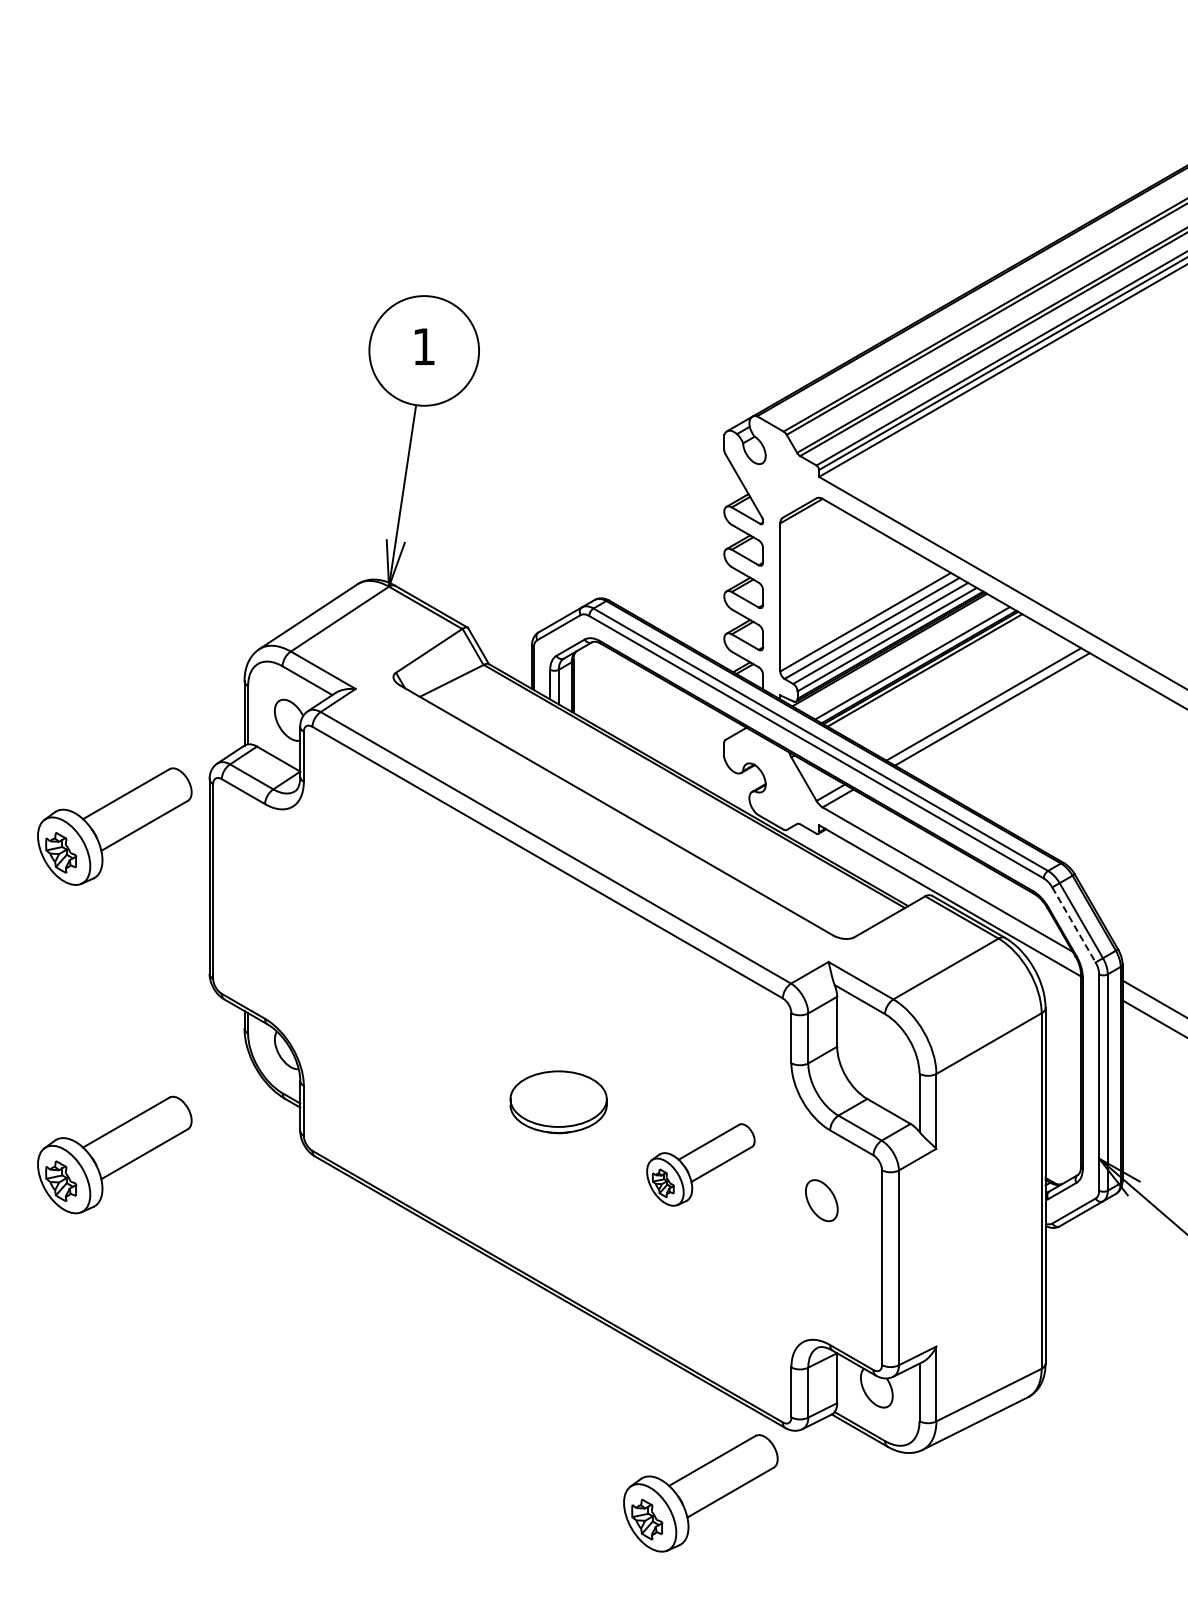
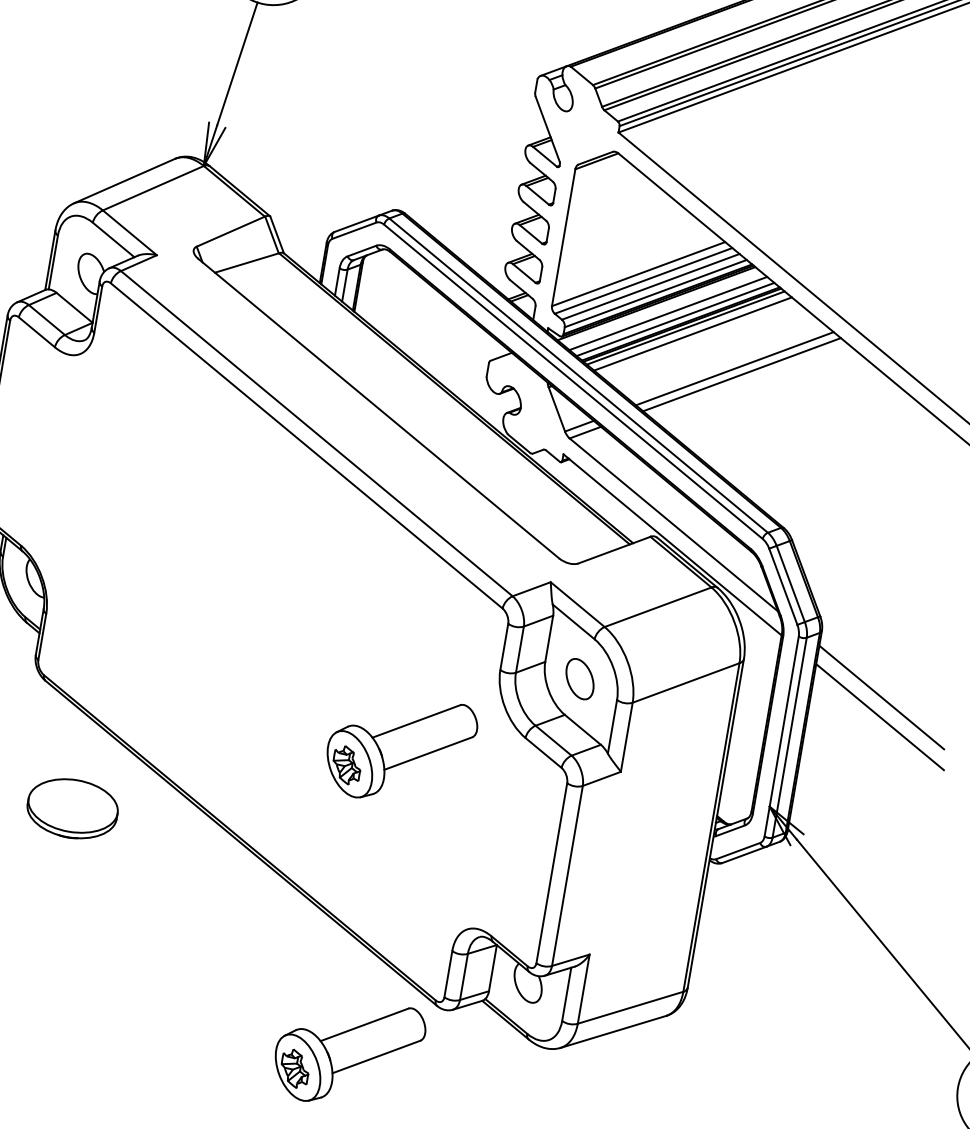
line: (903, 658) -> (667, 313), added
line: (933, 675) -> (692, 334), added
line: (1074, 925) -> (783, 587), dashed -> solid
part: (558, 1102) -> (72, 809), moved
part: (700, 1164) -> (400, 749), size x1.43
part: (821, 1200) -> (579, 678), moved

